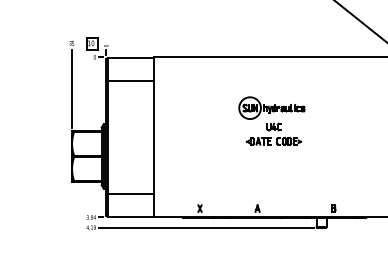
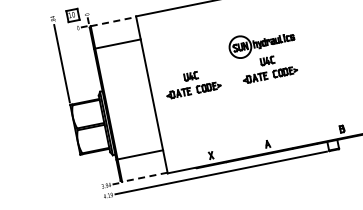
line: (131, 58) -> (114, 21), solid -> dashed
part: (195, 133) -> (191, 82), added
line: (130, 216) -> (144, 177), solid -> dashed

